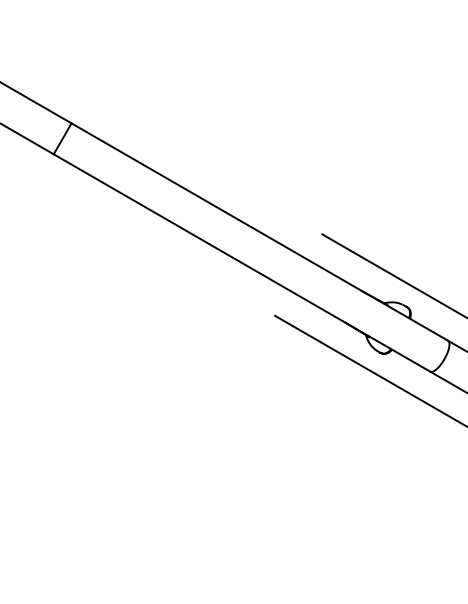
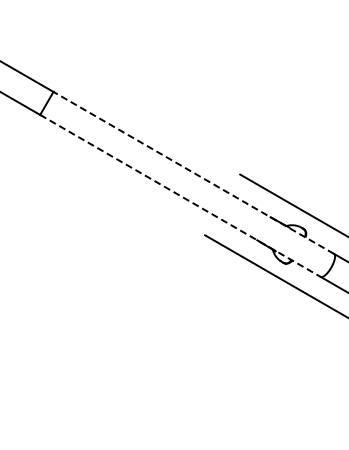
line: (259, 231) -> (193, 172), solid -> dashed
line: (242, 262) -> (180, 195), solid -> dashed

